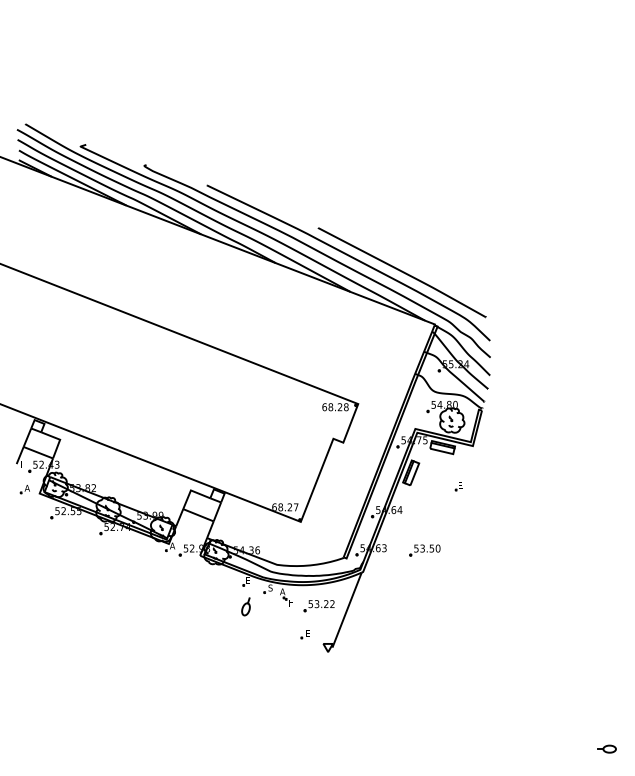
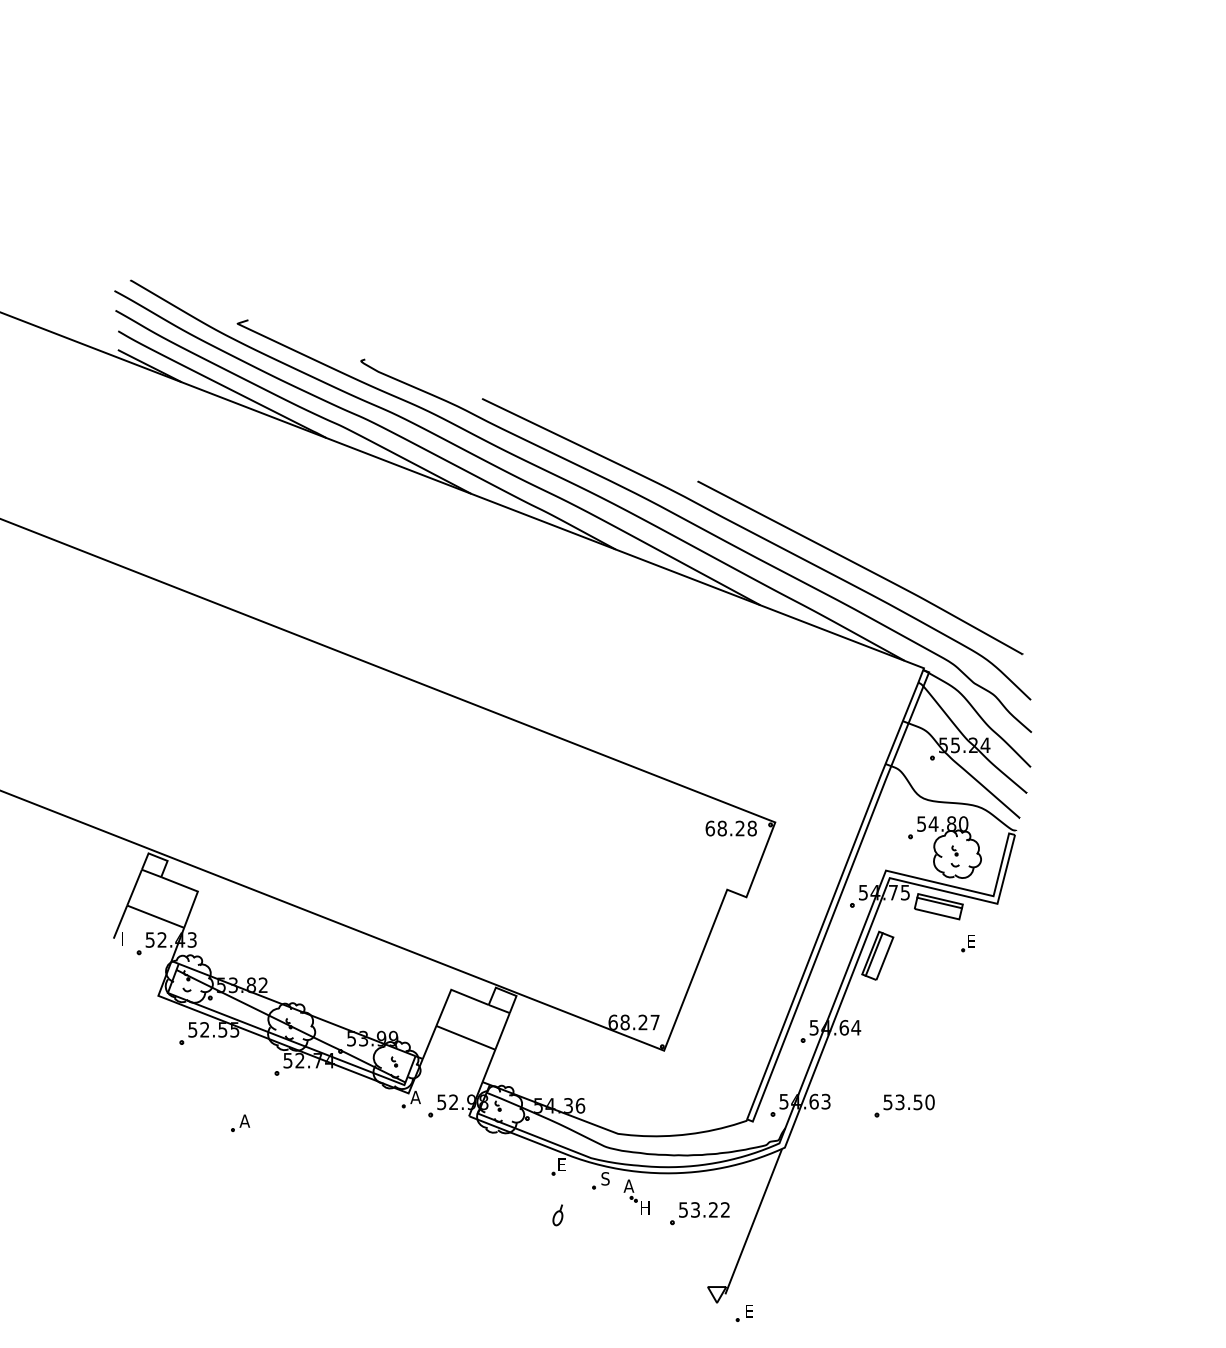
part: (458, 486) -> (967, 943), moved
part: (24, 489) -> (239, 1123), moved
part: (245, 606) -> (556, 1214), size x0.6
part: (304, 634) -> (742, 1313), moved

